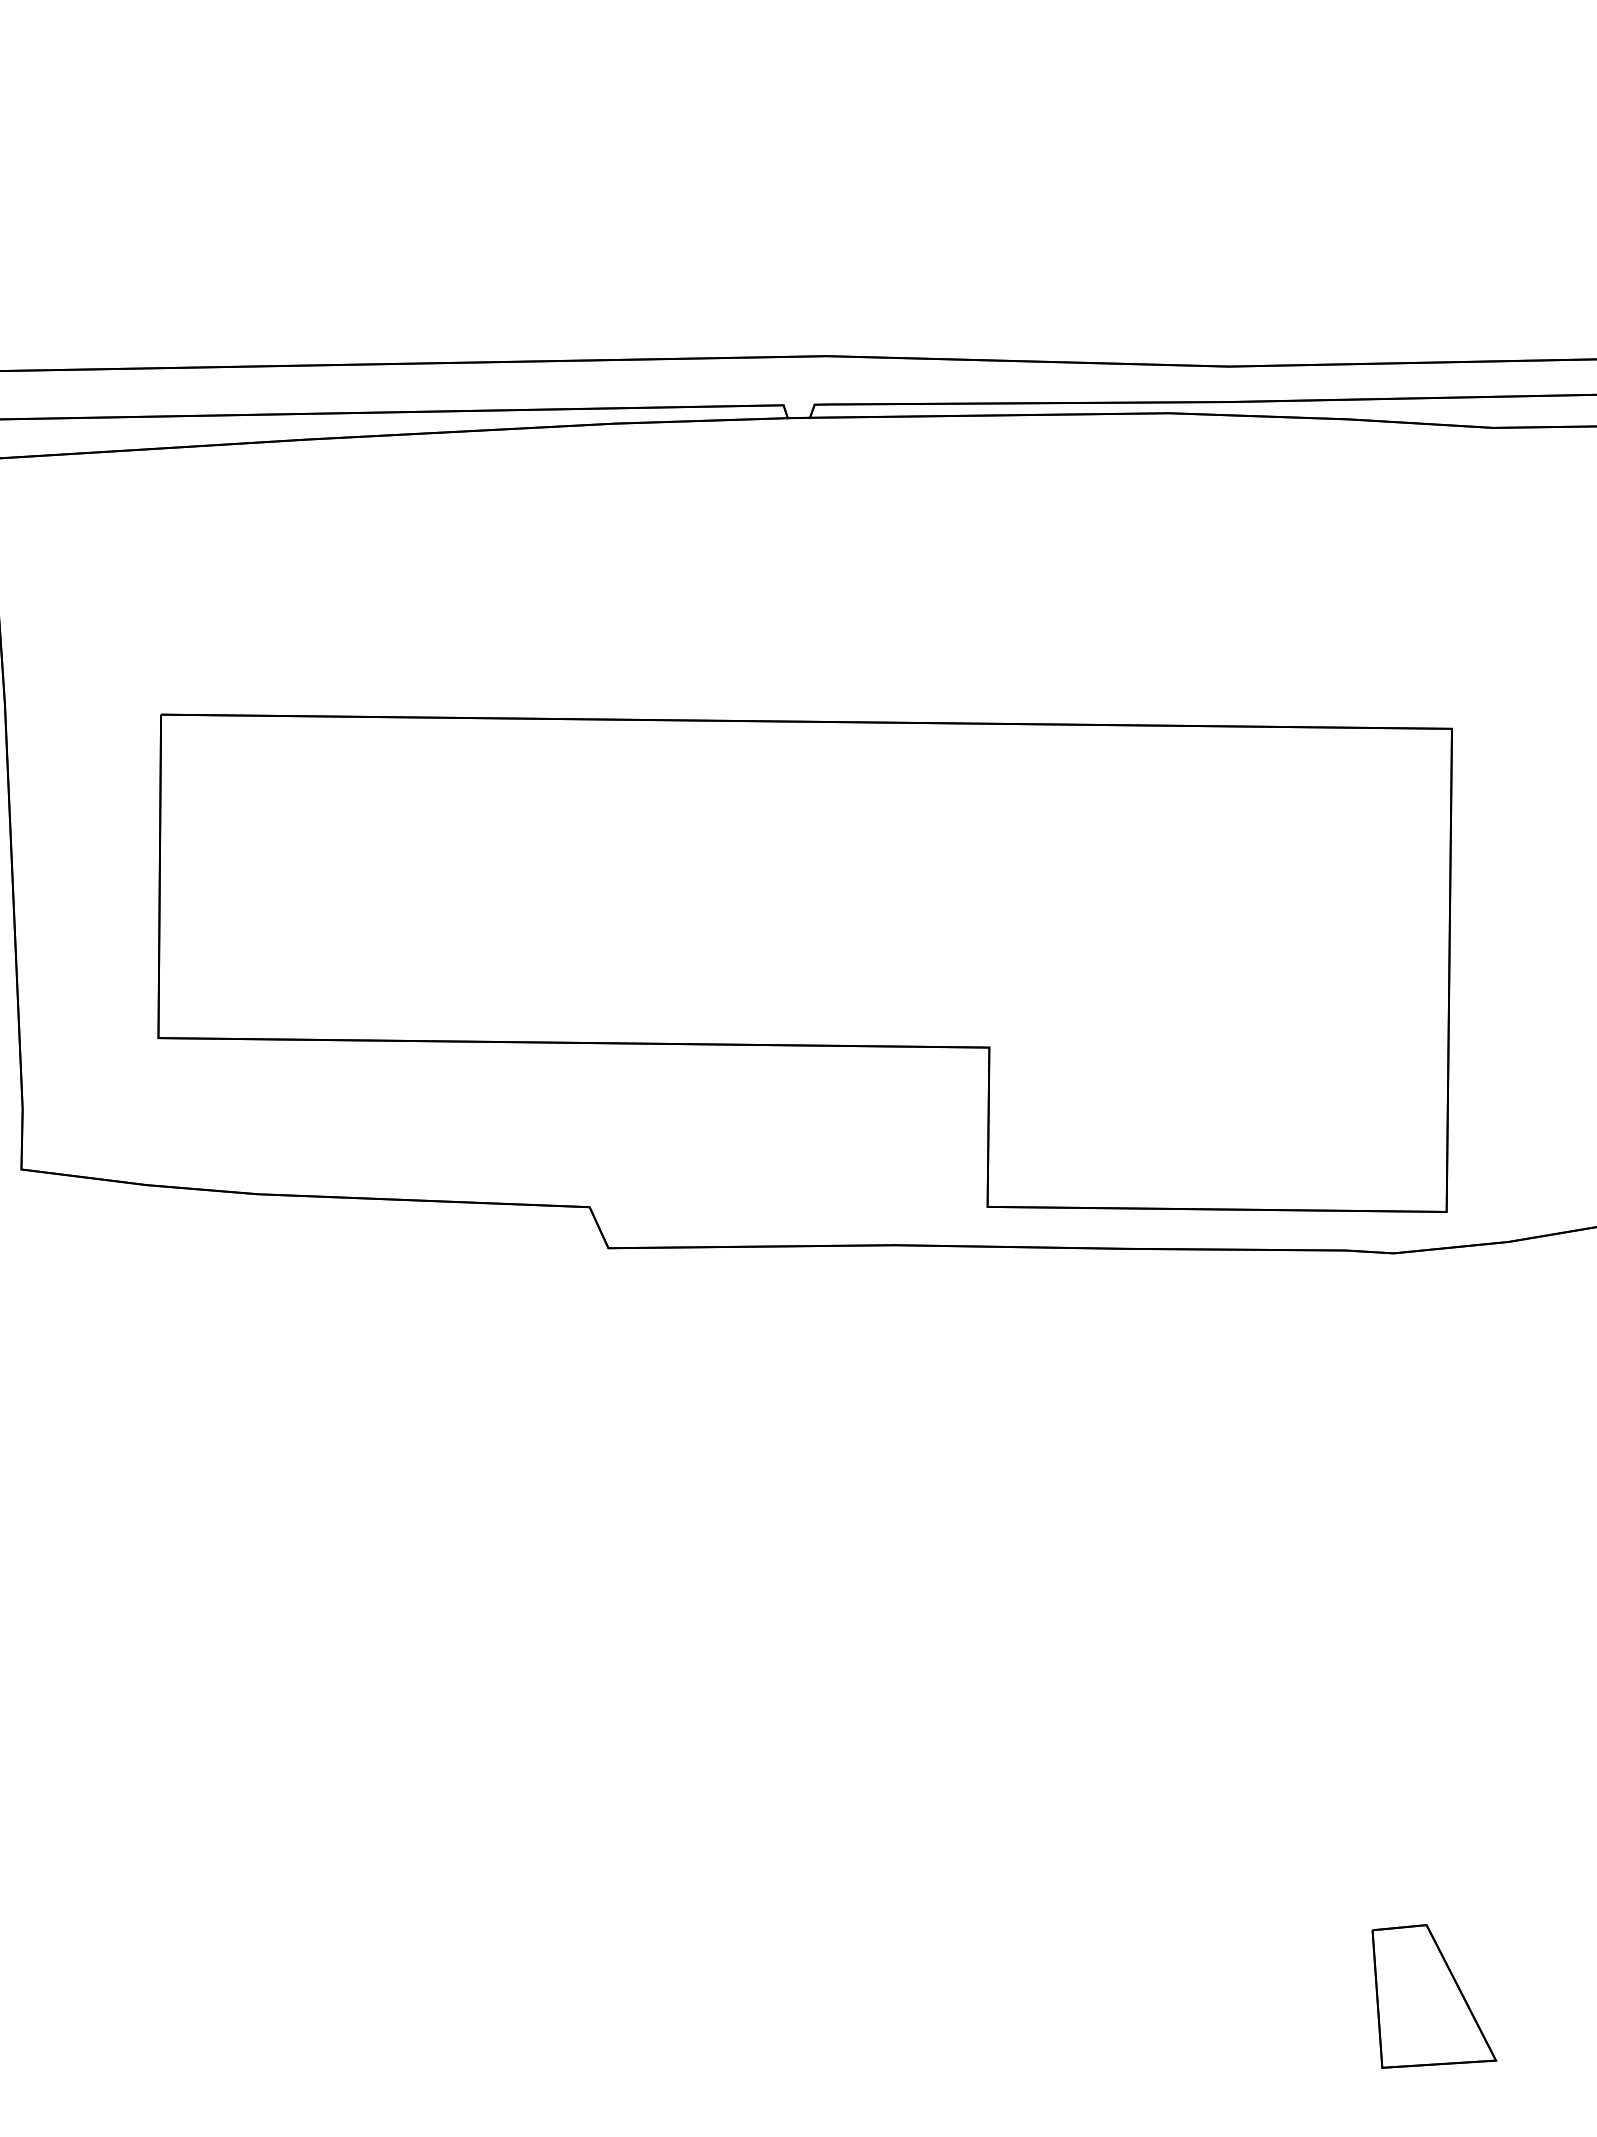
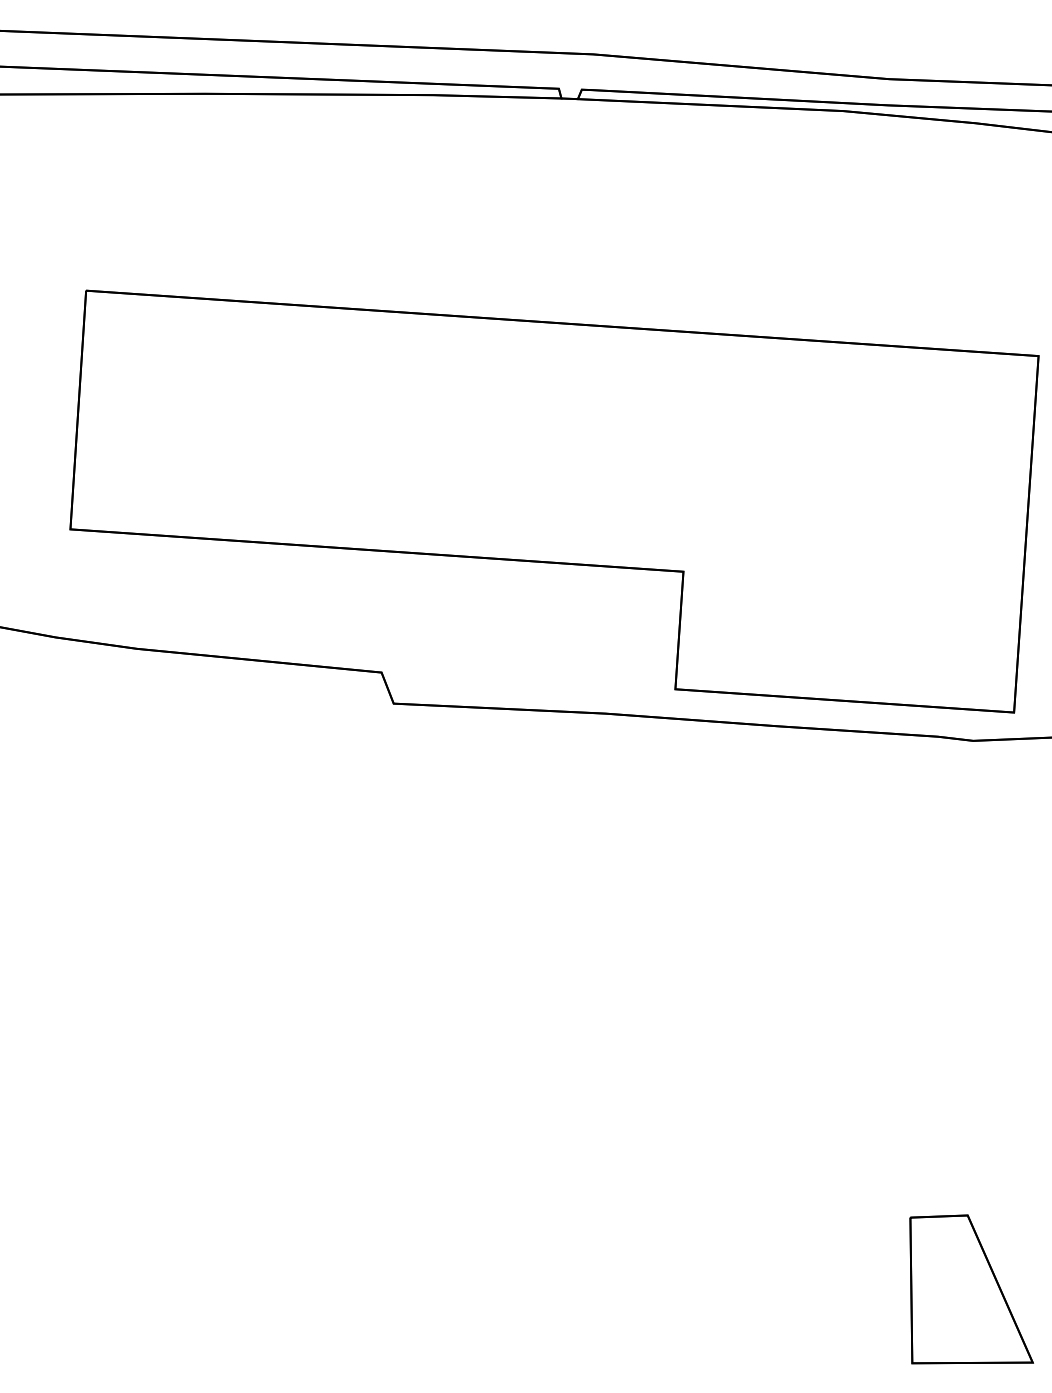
part: (1434, 1996) -> (971, 1291), size x1.43

